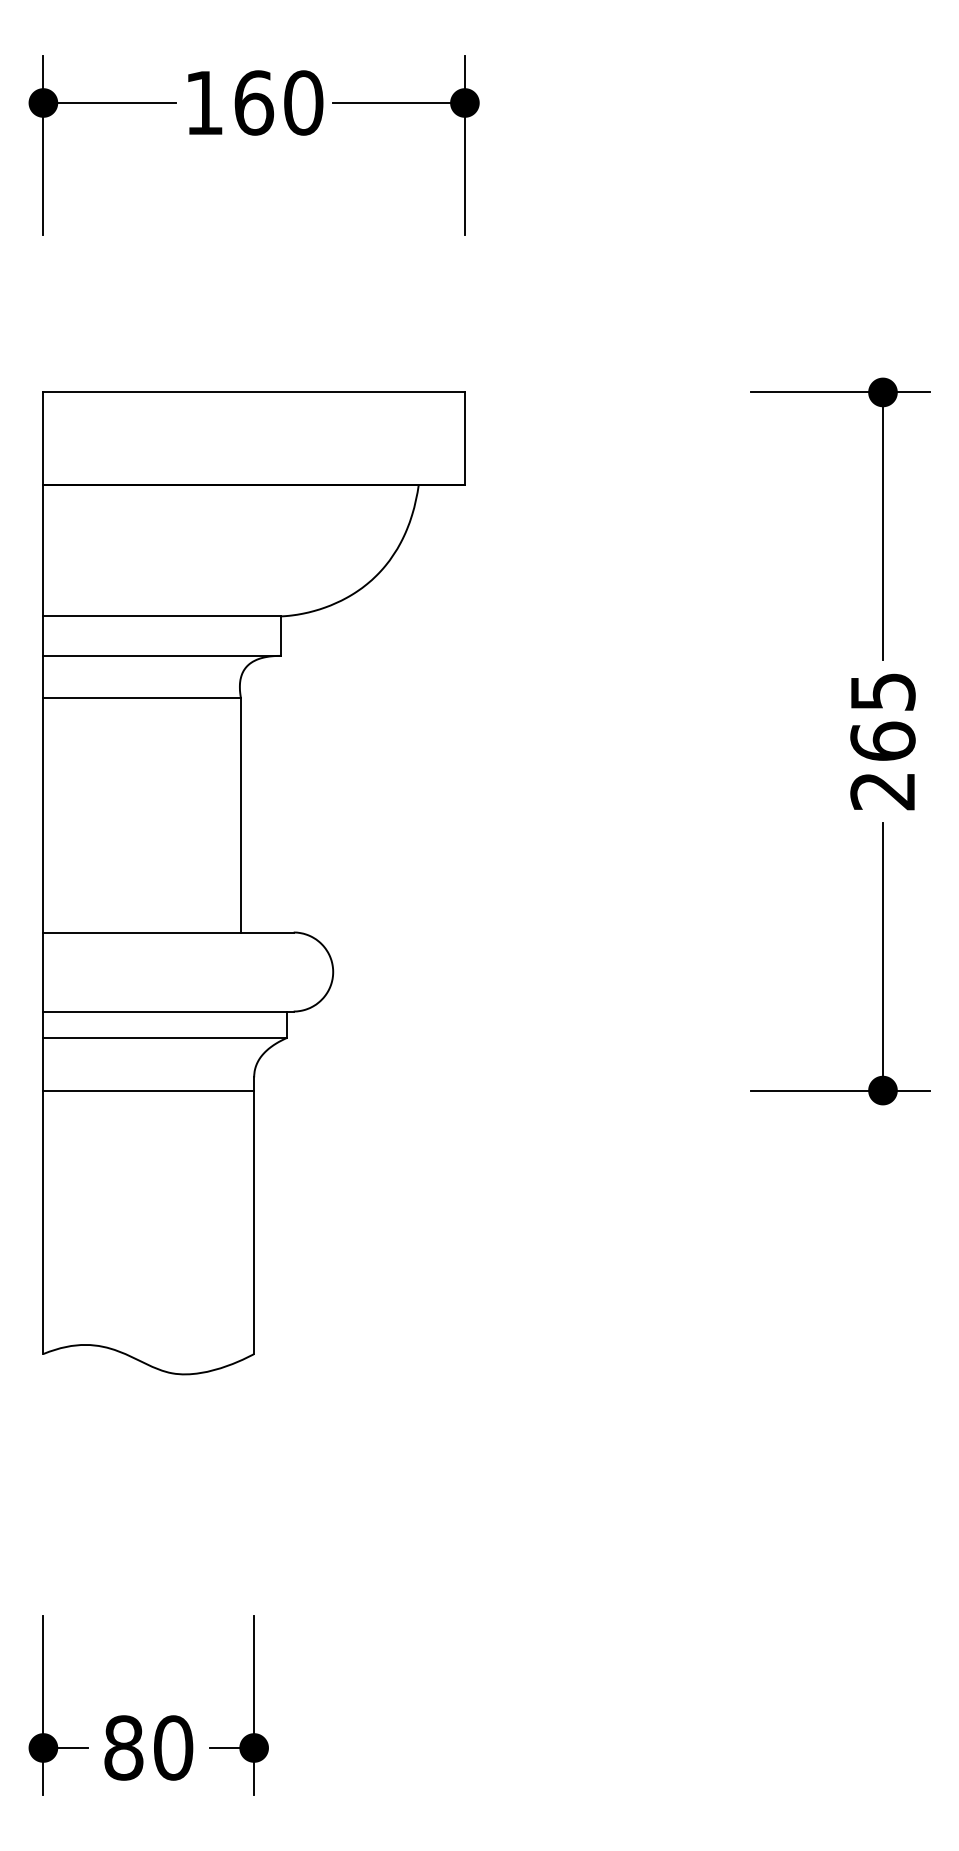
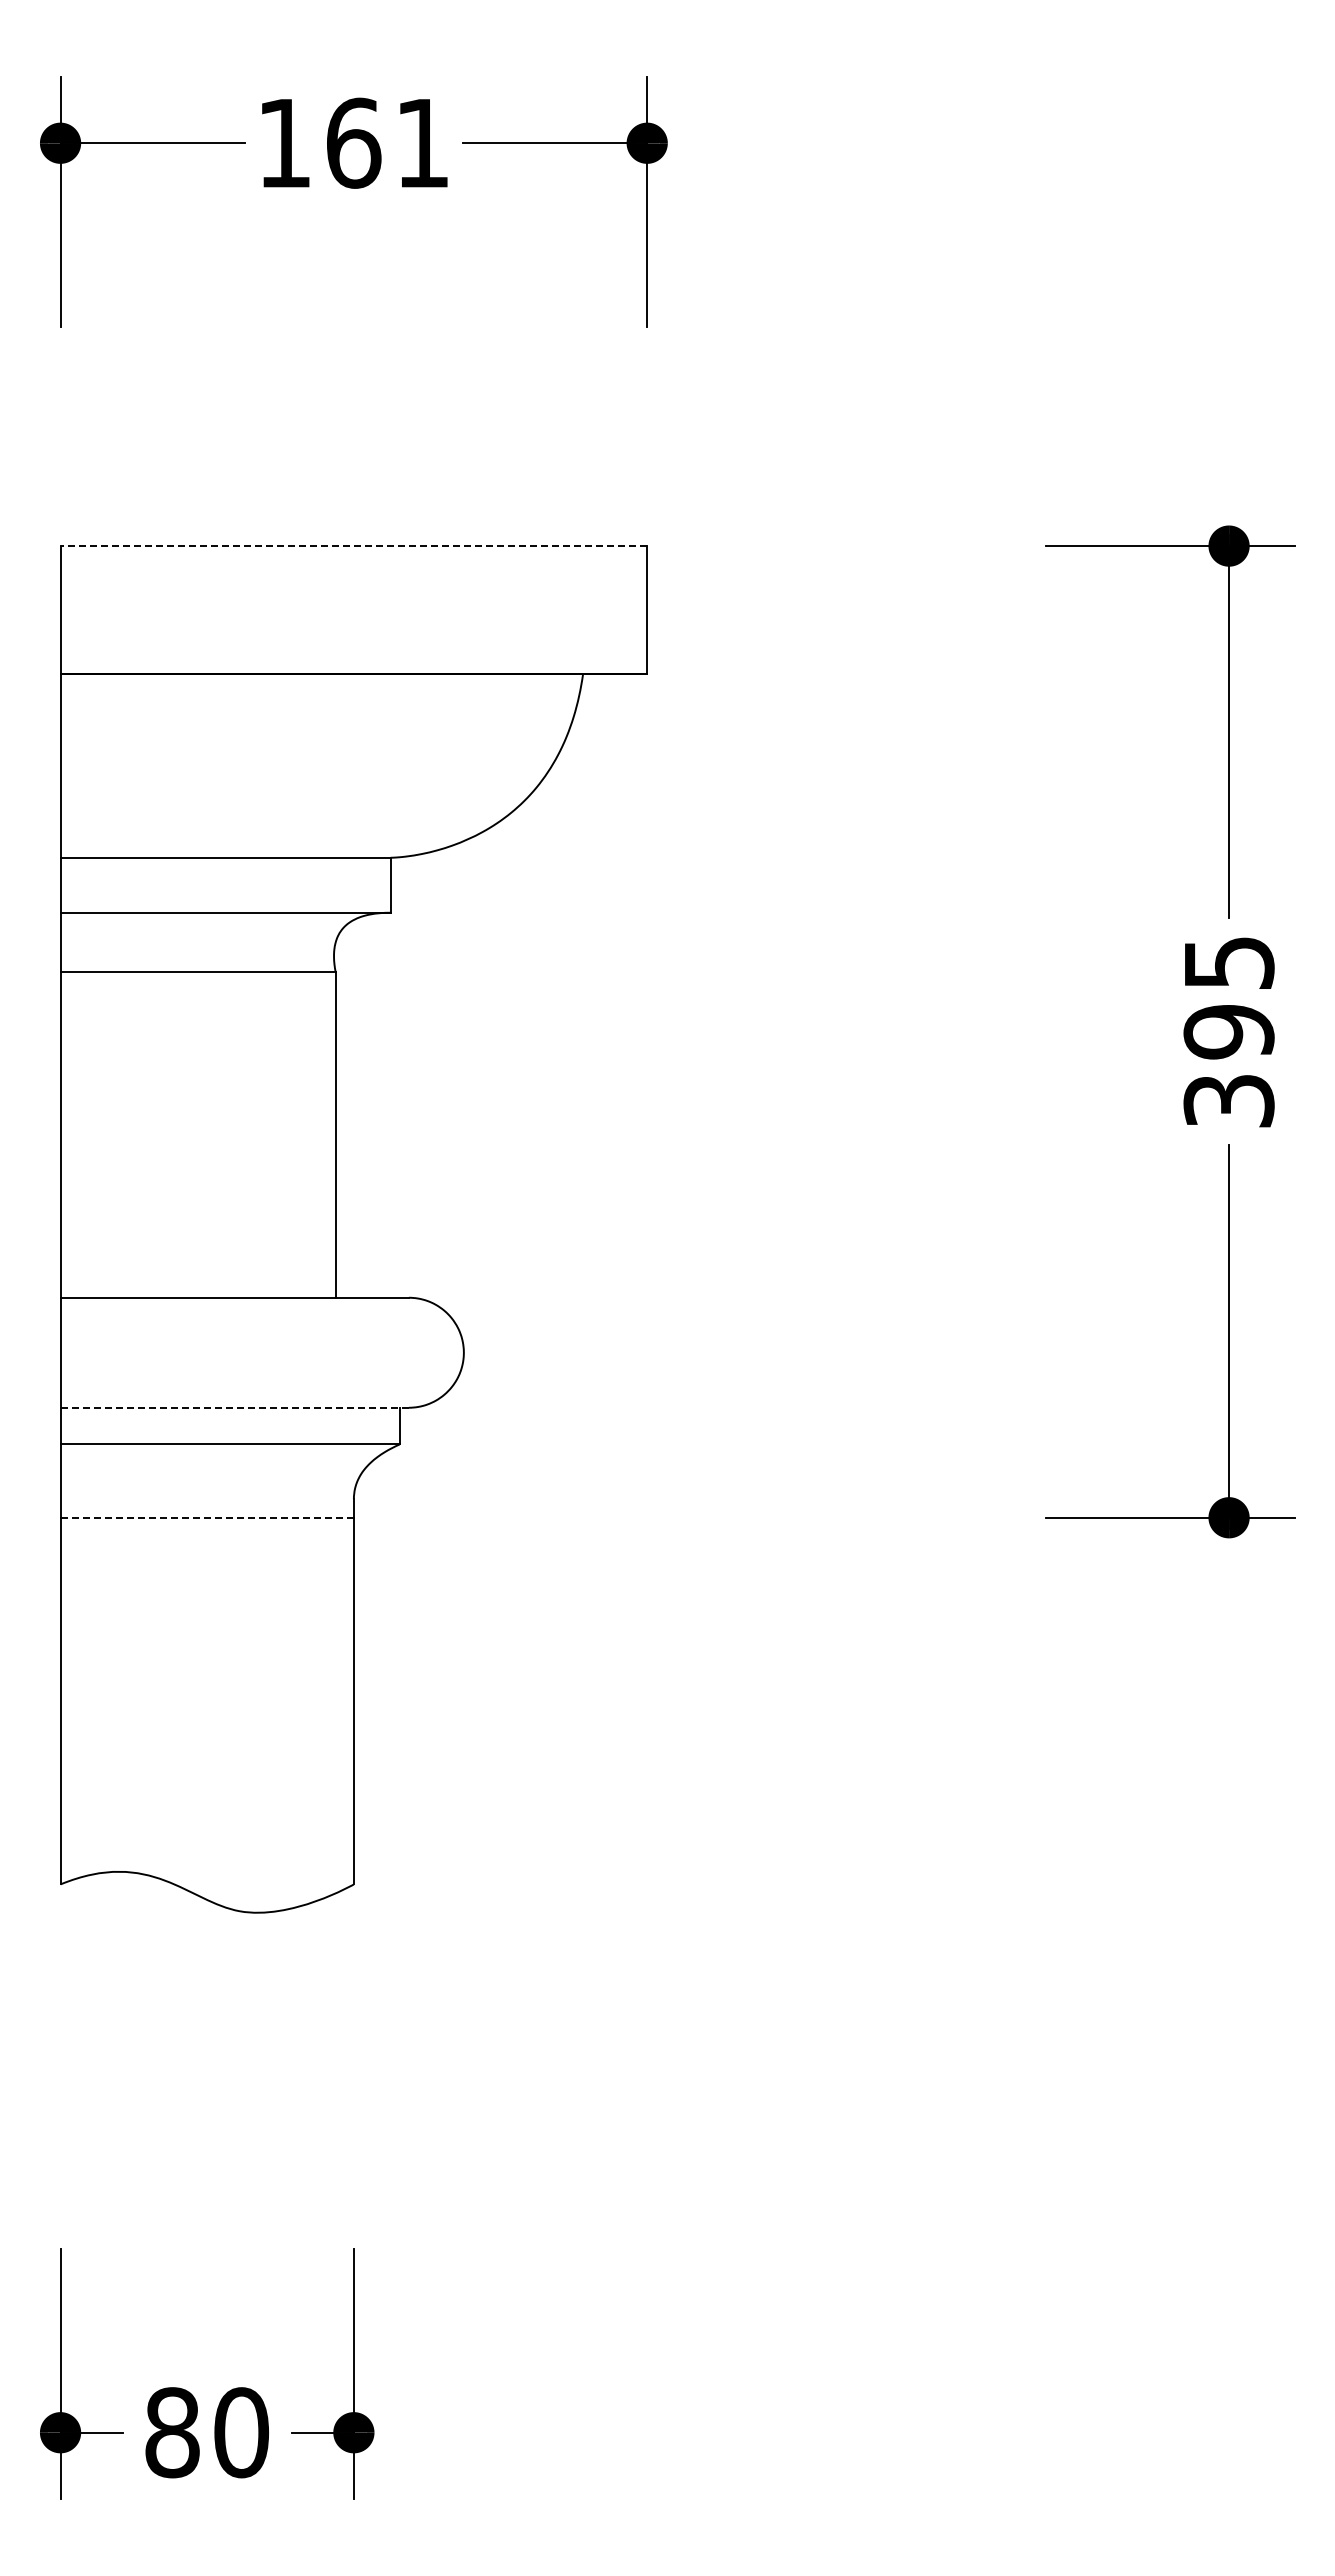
text: (303, 102) -> (422, 142), 160 -> 161
line: (253, 392) -> (353, 546), solid -> dashed
text: (882, 765) -> (1228, 1065), 265 -> 395
line: (168, 1011) -> (234, 1407), solid -> dashed
line: (148, 1090) -> (207, 1517), solid -> dashed

